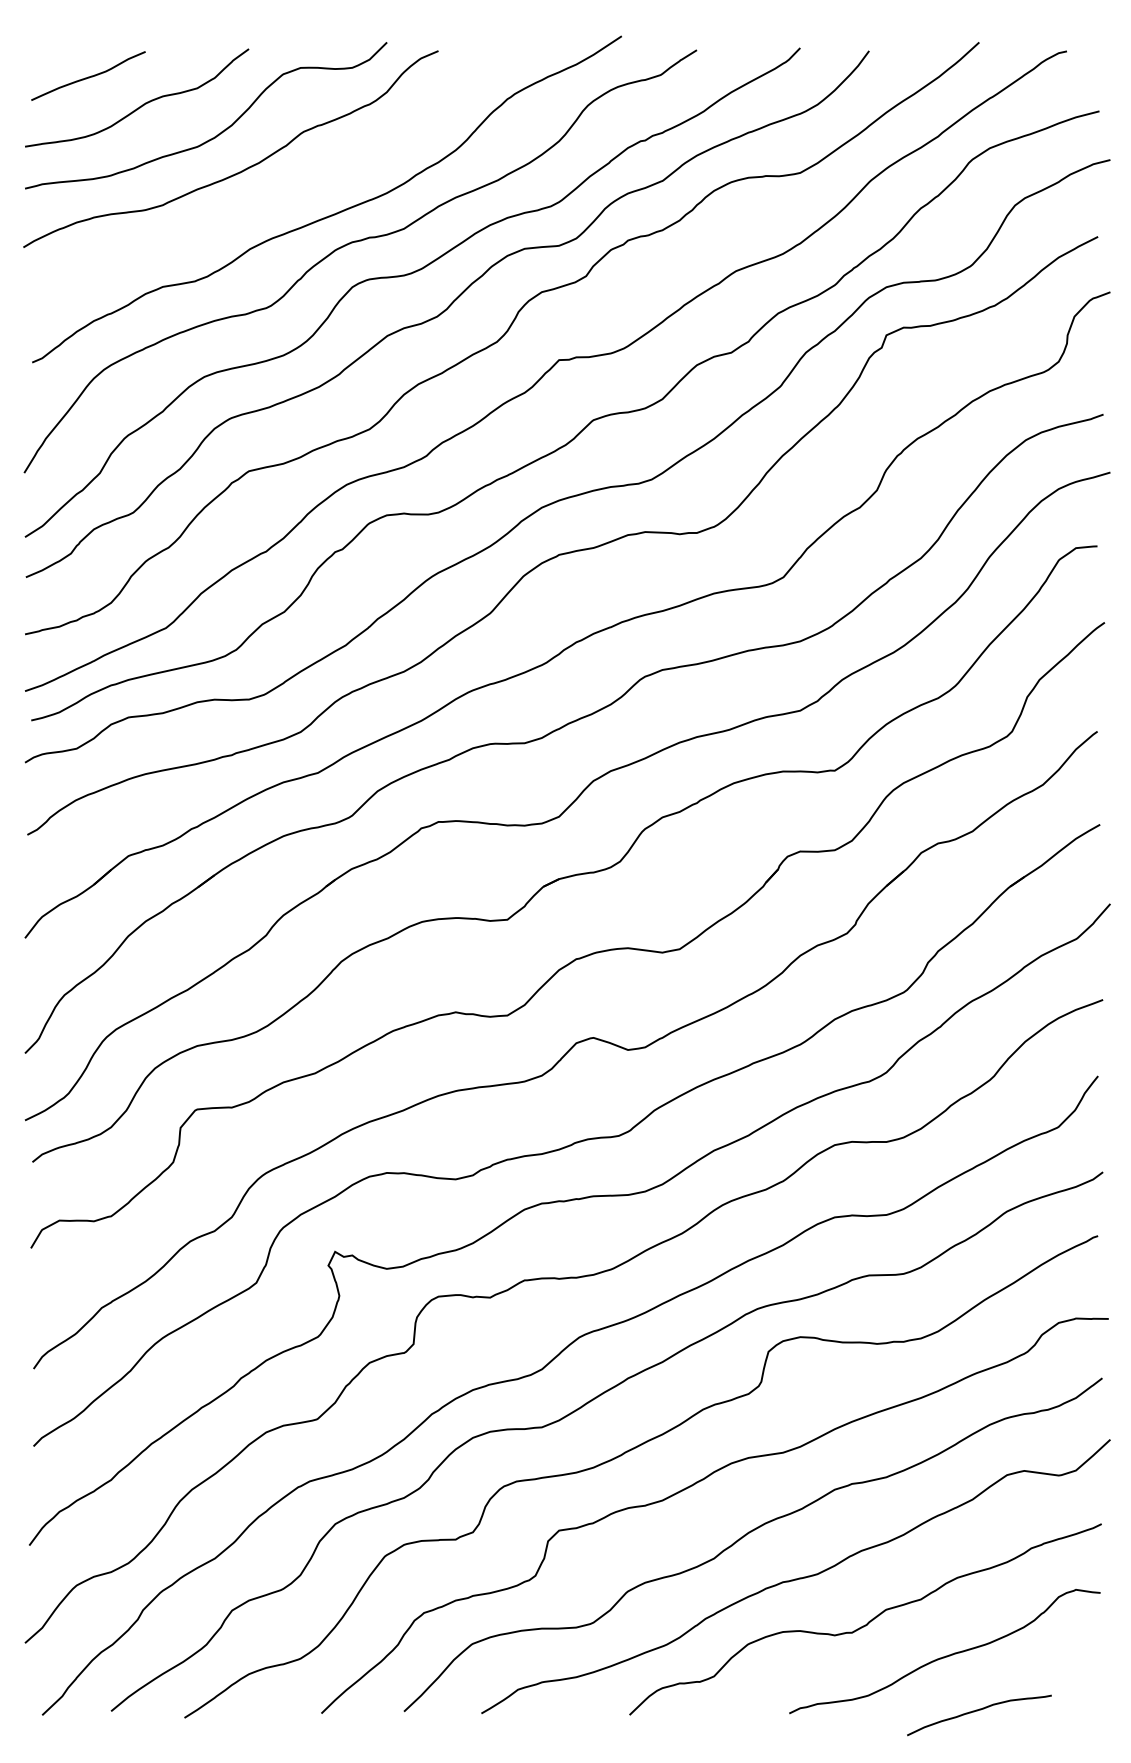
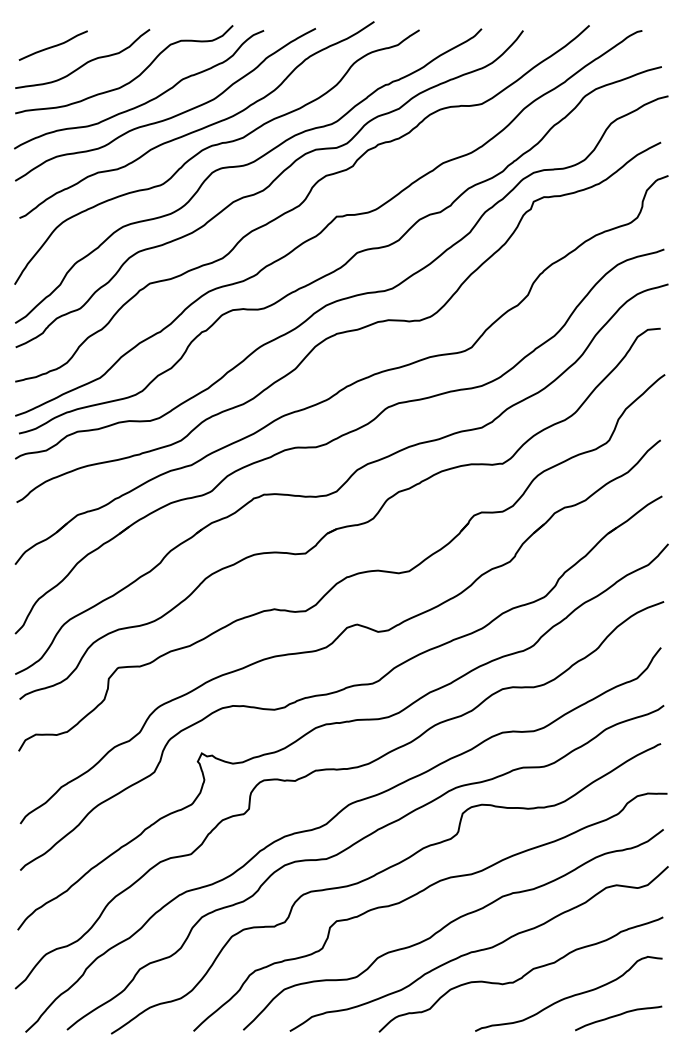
curve: (279, 195) -> (168, 117), added
curve: (977, 1712) -> (617, 1016), moved

